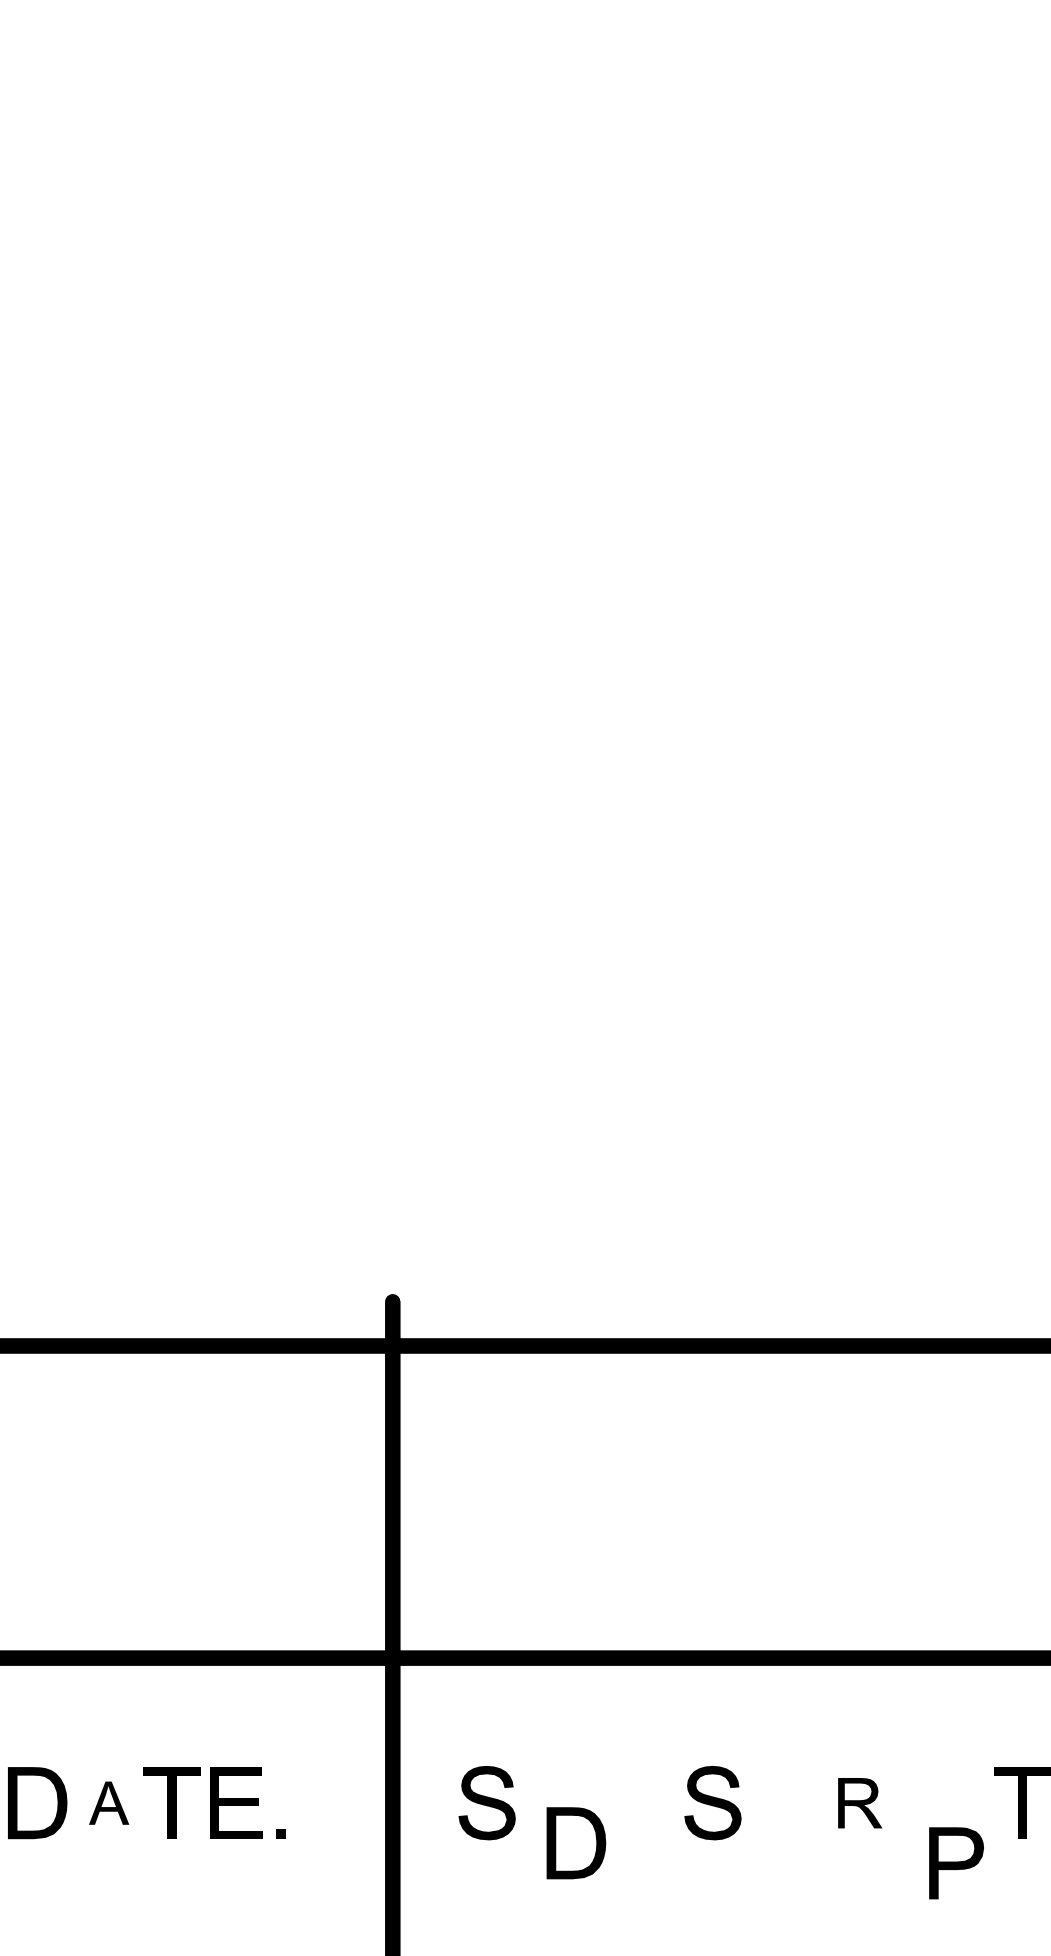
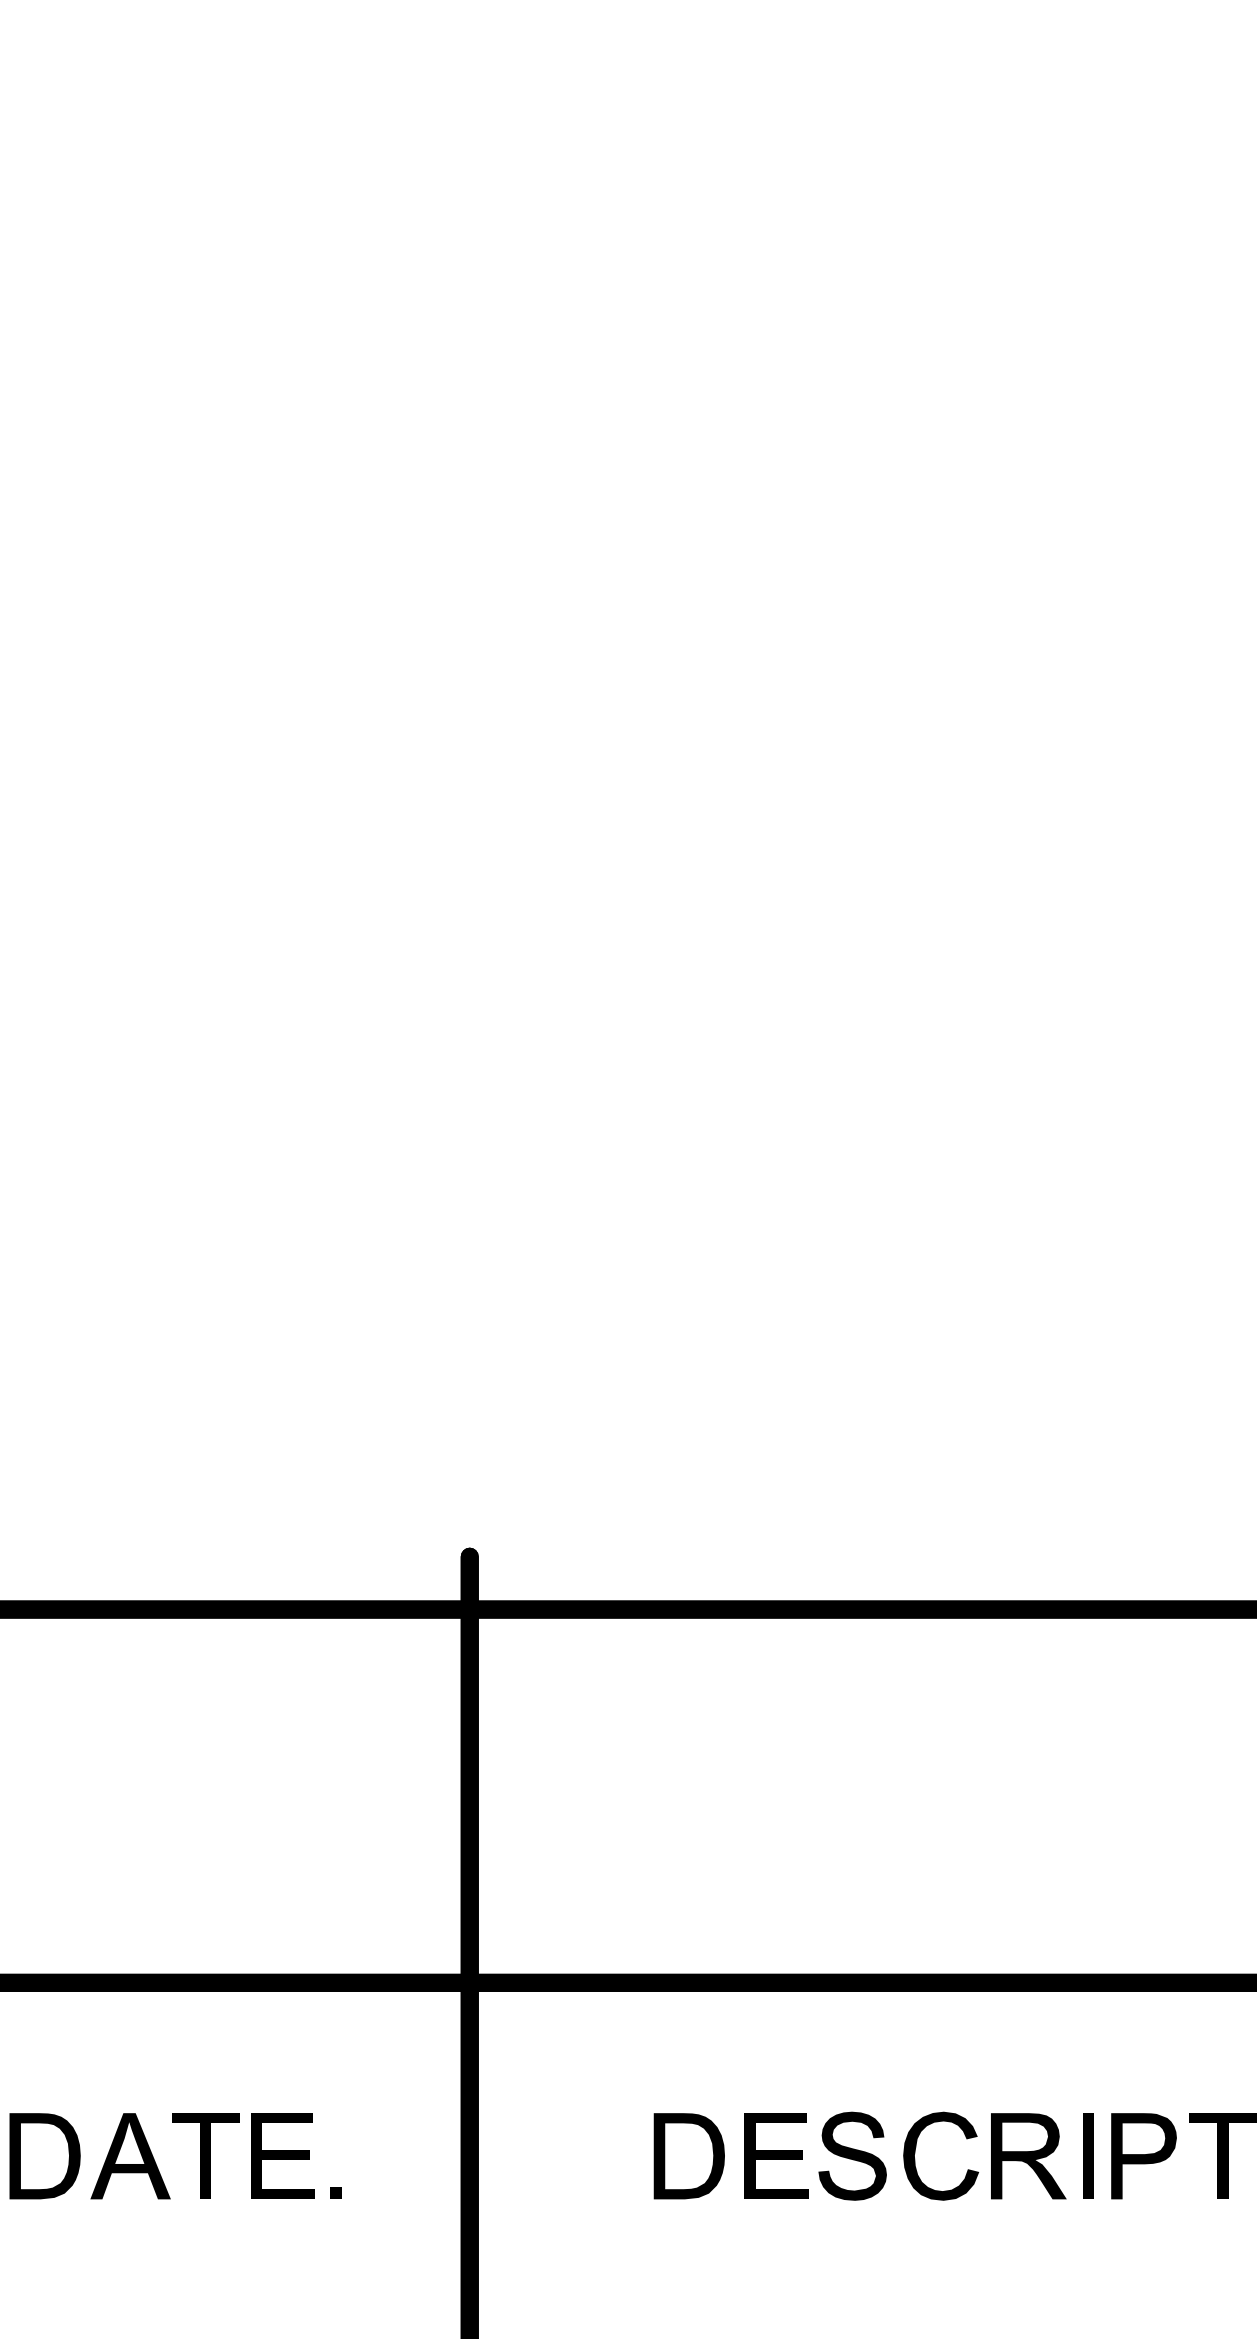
part: (487, 1802) -> (582, 2155), removed
fill: (787, 1802) -> (941, 2155), added
part: (109, 1803) -> (130, 2156), size x1.67
fill: (649, 1803) -> (776, 2156), added
part: (859, 1803) -> (1028, 2156), size x1.43
fill: (910, 1803) -> (1088, 2156), added
part: (575, 1843) -> (688, 2156), moved
part: (956, 1863) -> (1143, 2156), moved

